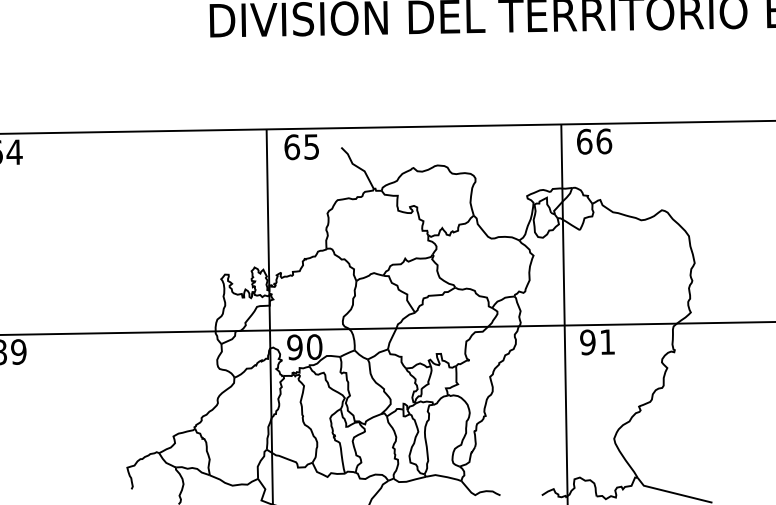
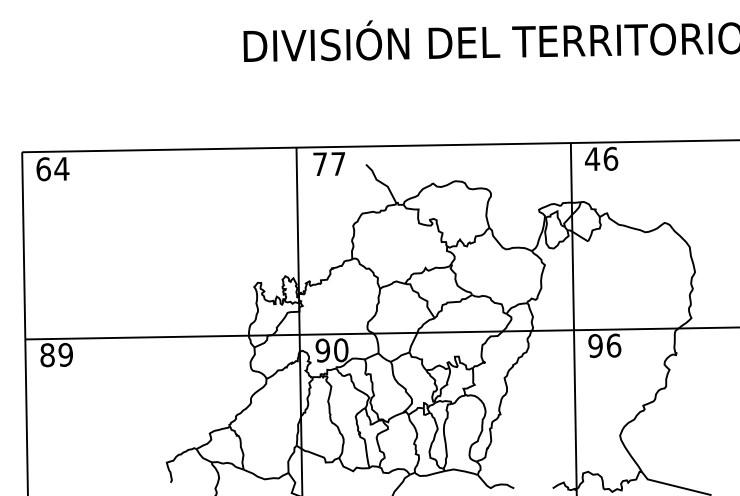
text: (584, 142) -> (592, 159), 66 -> 46
text: (302, 147) -> (329, 164), 65 -> 77
text: (607, 341) -> (613, 345), 91 -> 96

